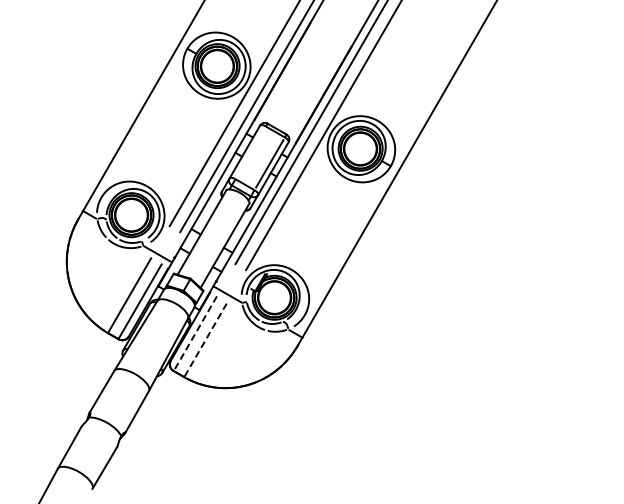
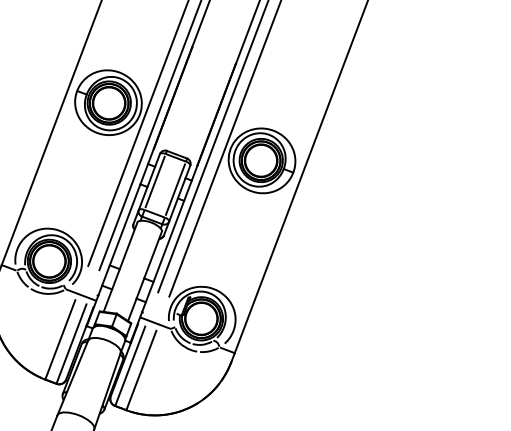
line: (250, 152) -> (154, 181), added
line: (195, 333) -> (130, 366), dashed -> solid
line: (206, 339) -> (141, 370), dashed -> solid

